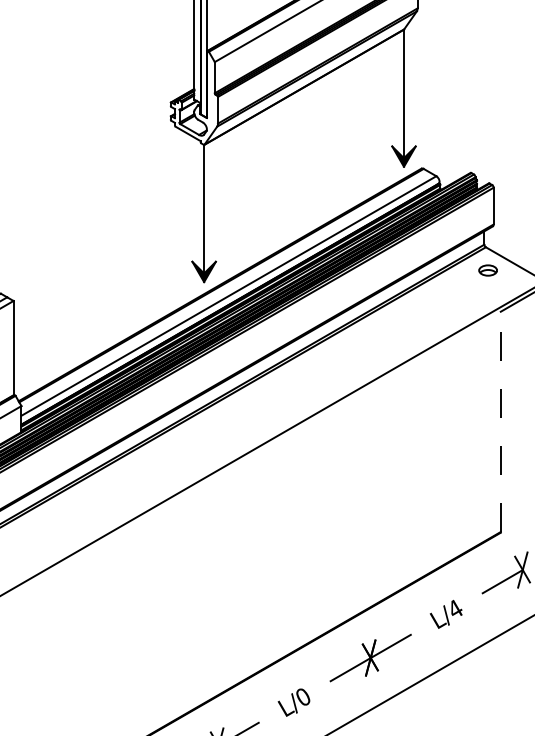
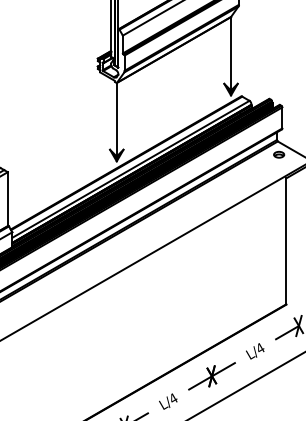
line: (501, 422) -> (286, 241), dashed -> solid
text: (303, 696) -> (173, 398), L/0 -> L/4

